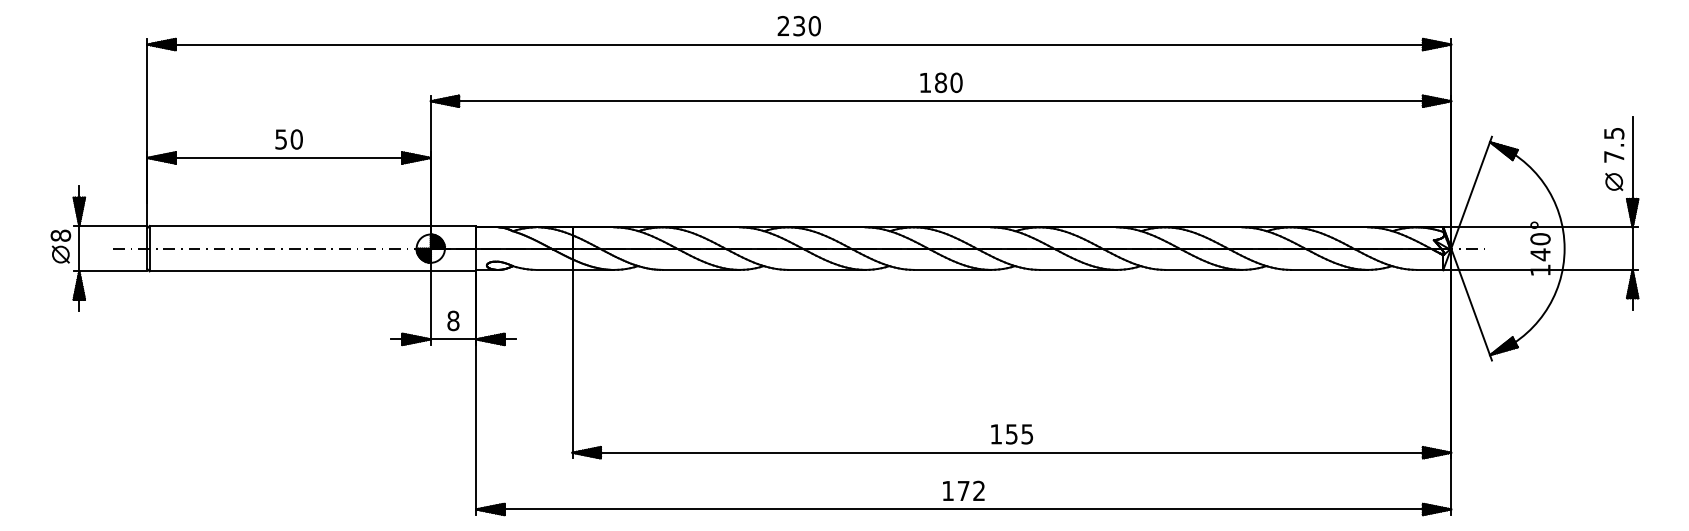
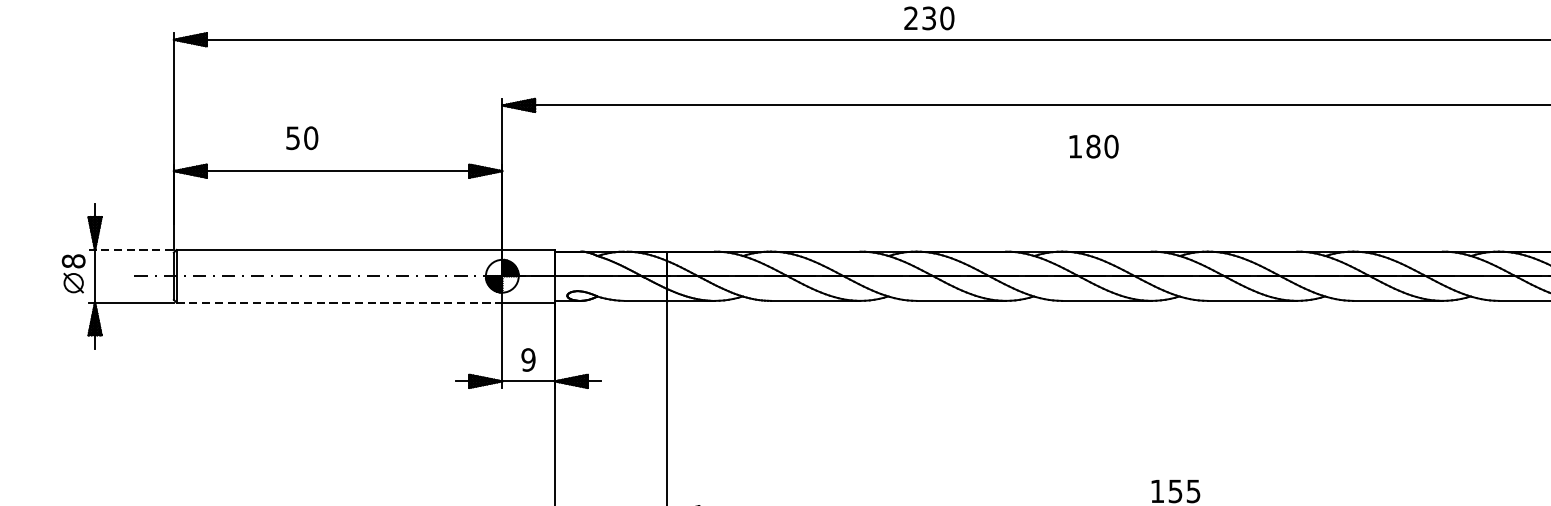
text: (941, 82) -> (1094, 146), moved
text: (288, 139) -> (301, 138), moved
line: (110, 225) -> (131, 249), solid -> dashed
line: (290, 271) -> (339, 302), solid -> dashed
text: (453, 320) -> (528, 359), 8 -> 9

